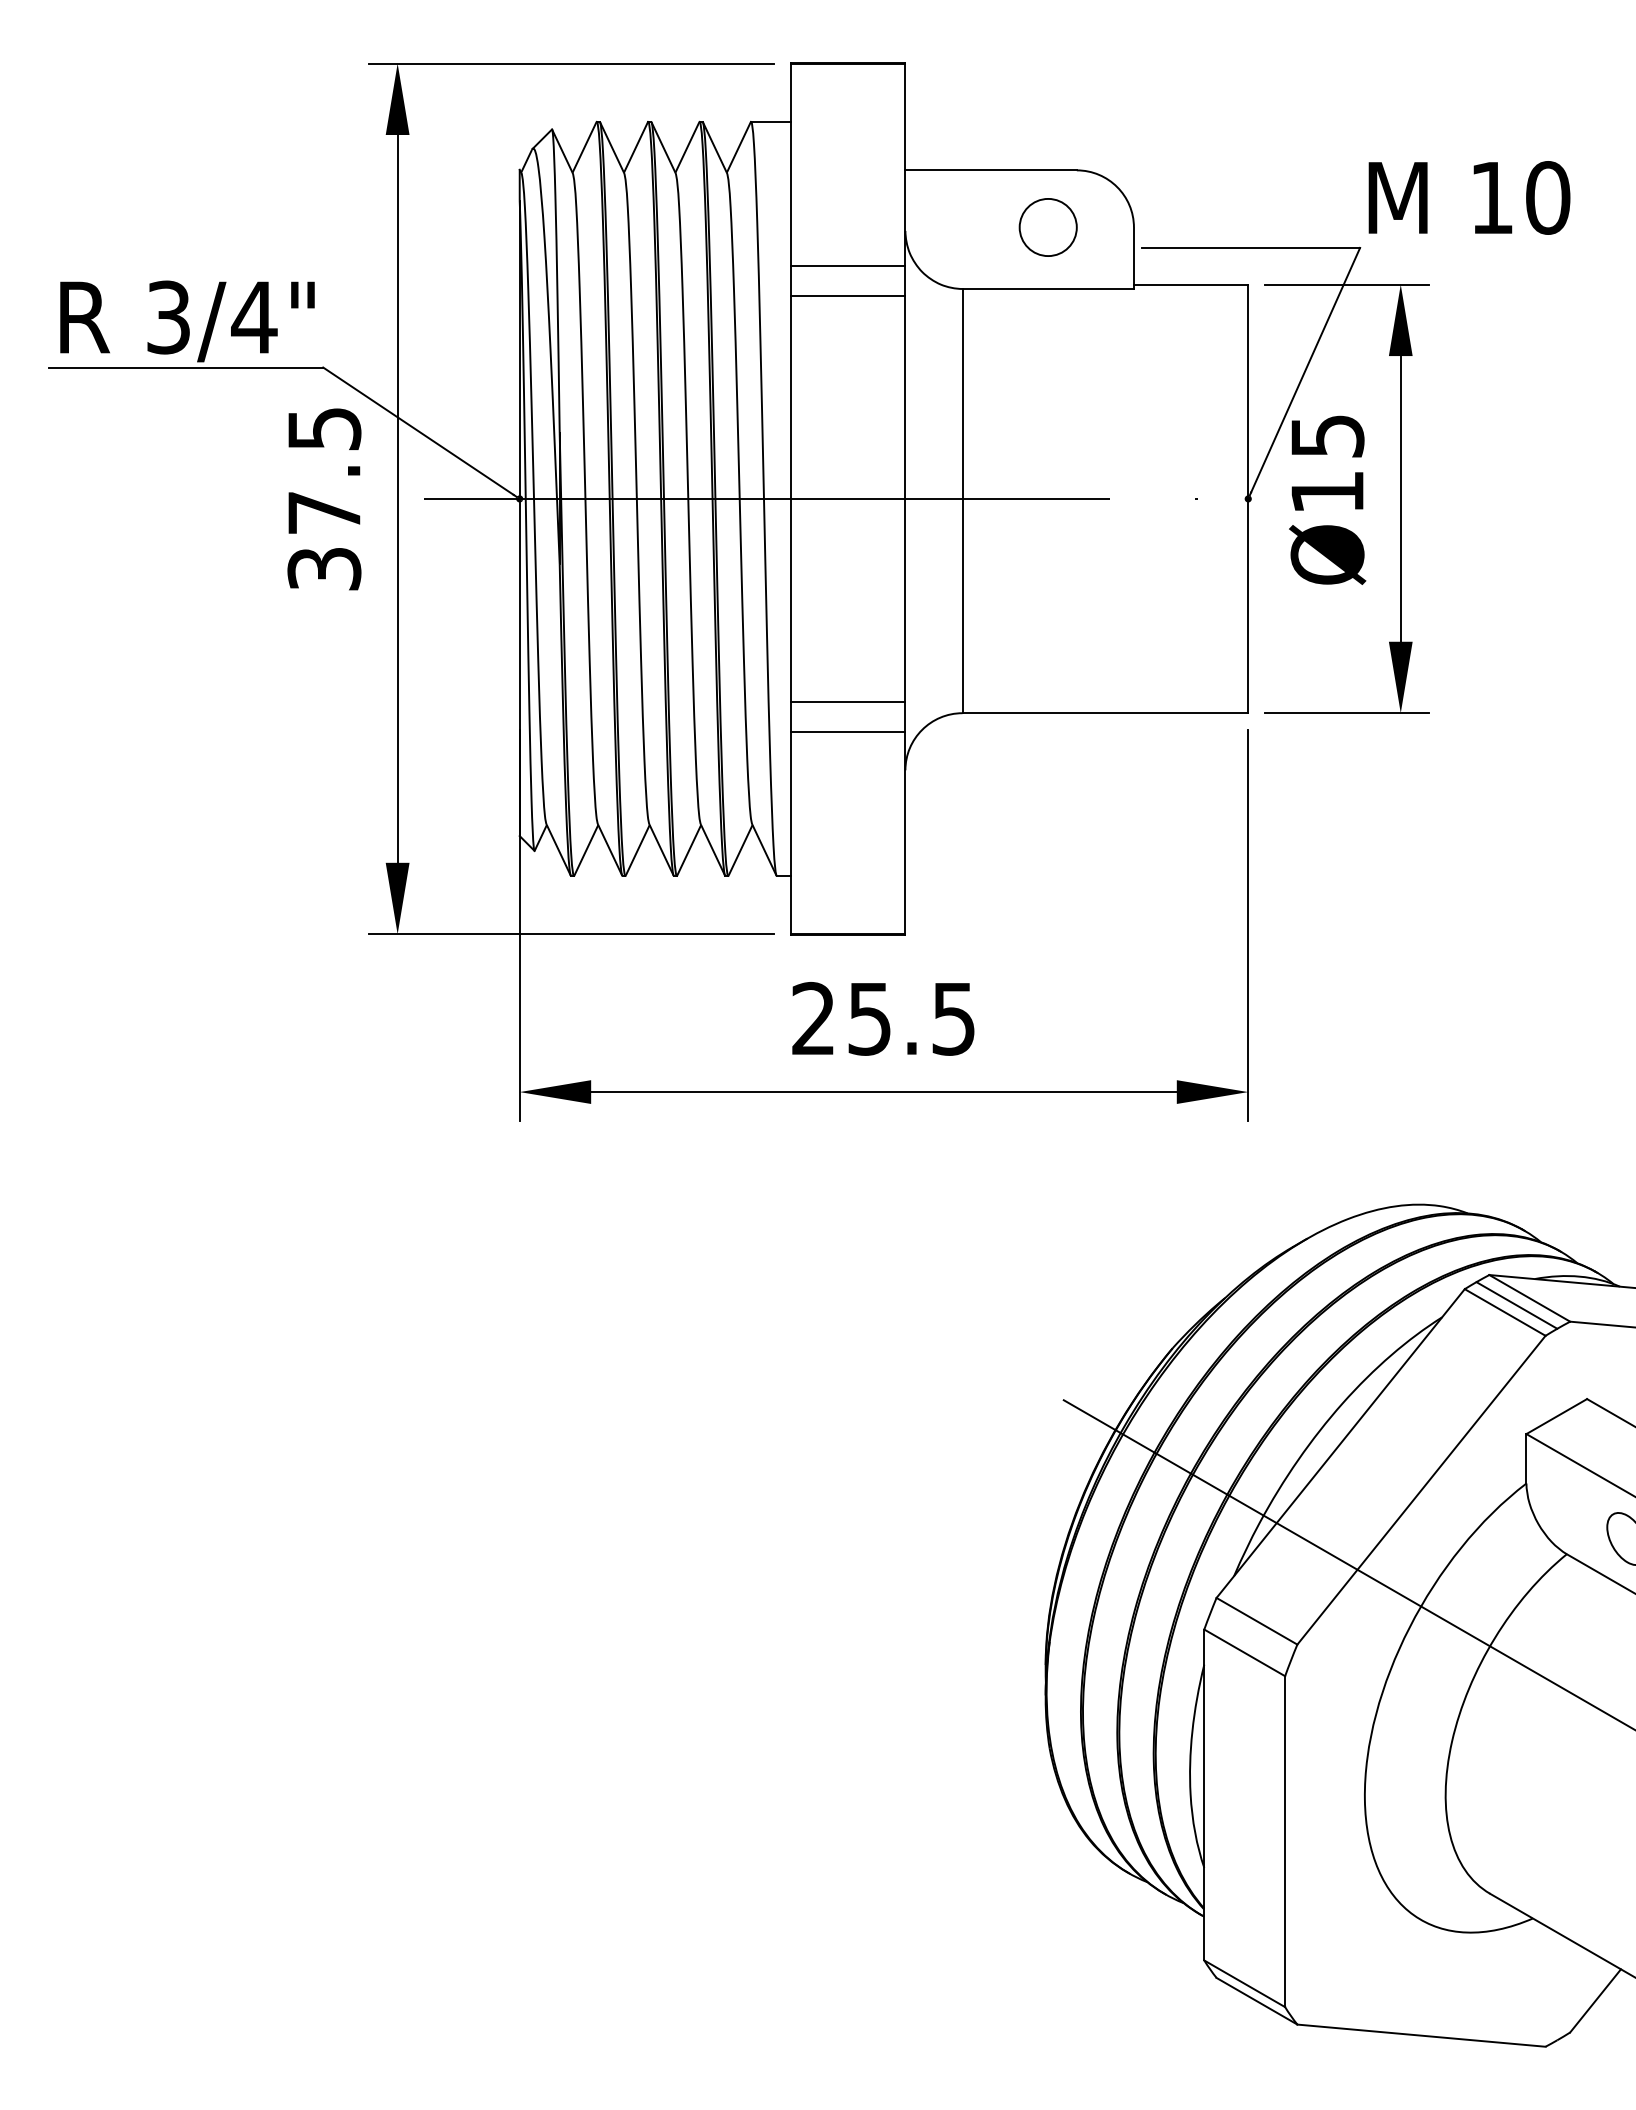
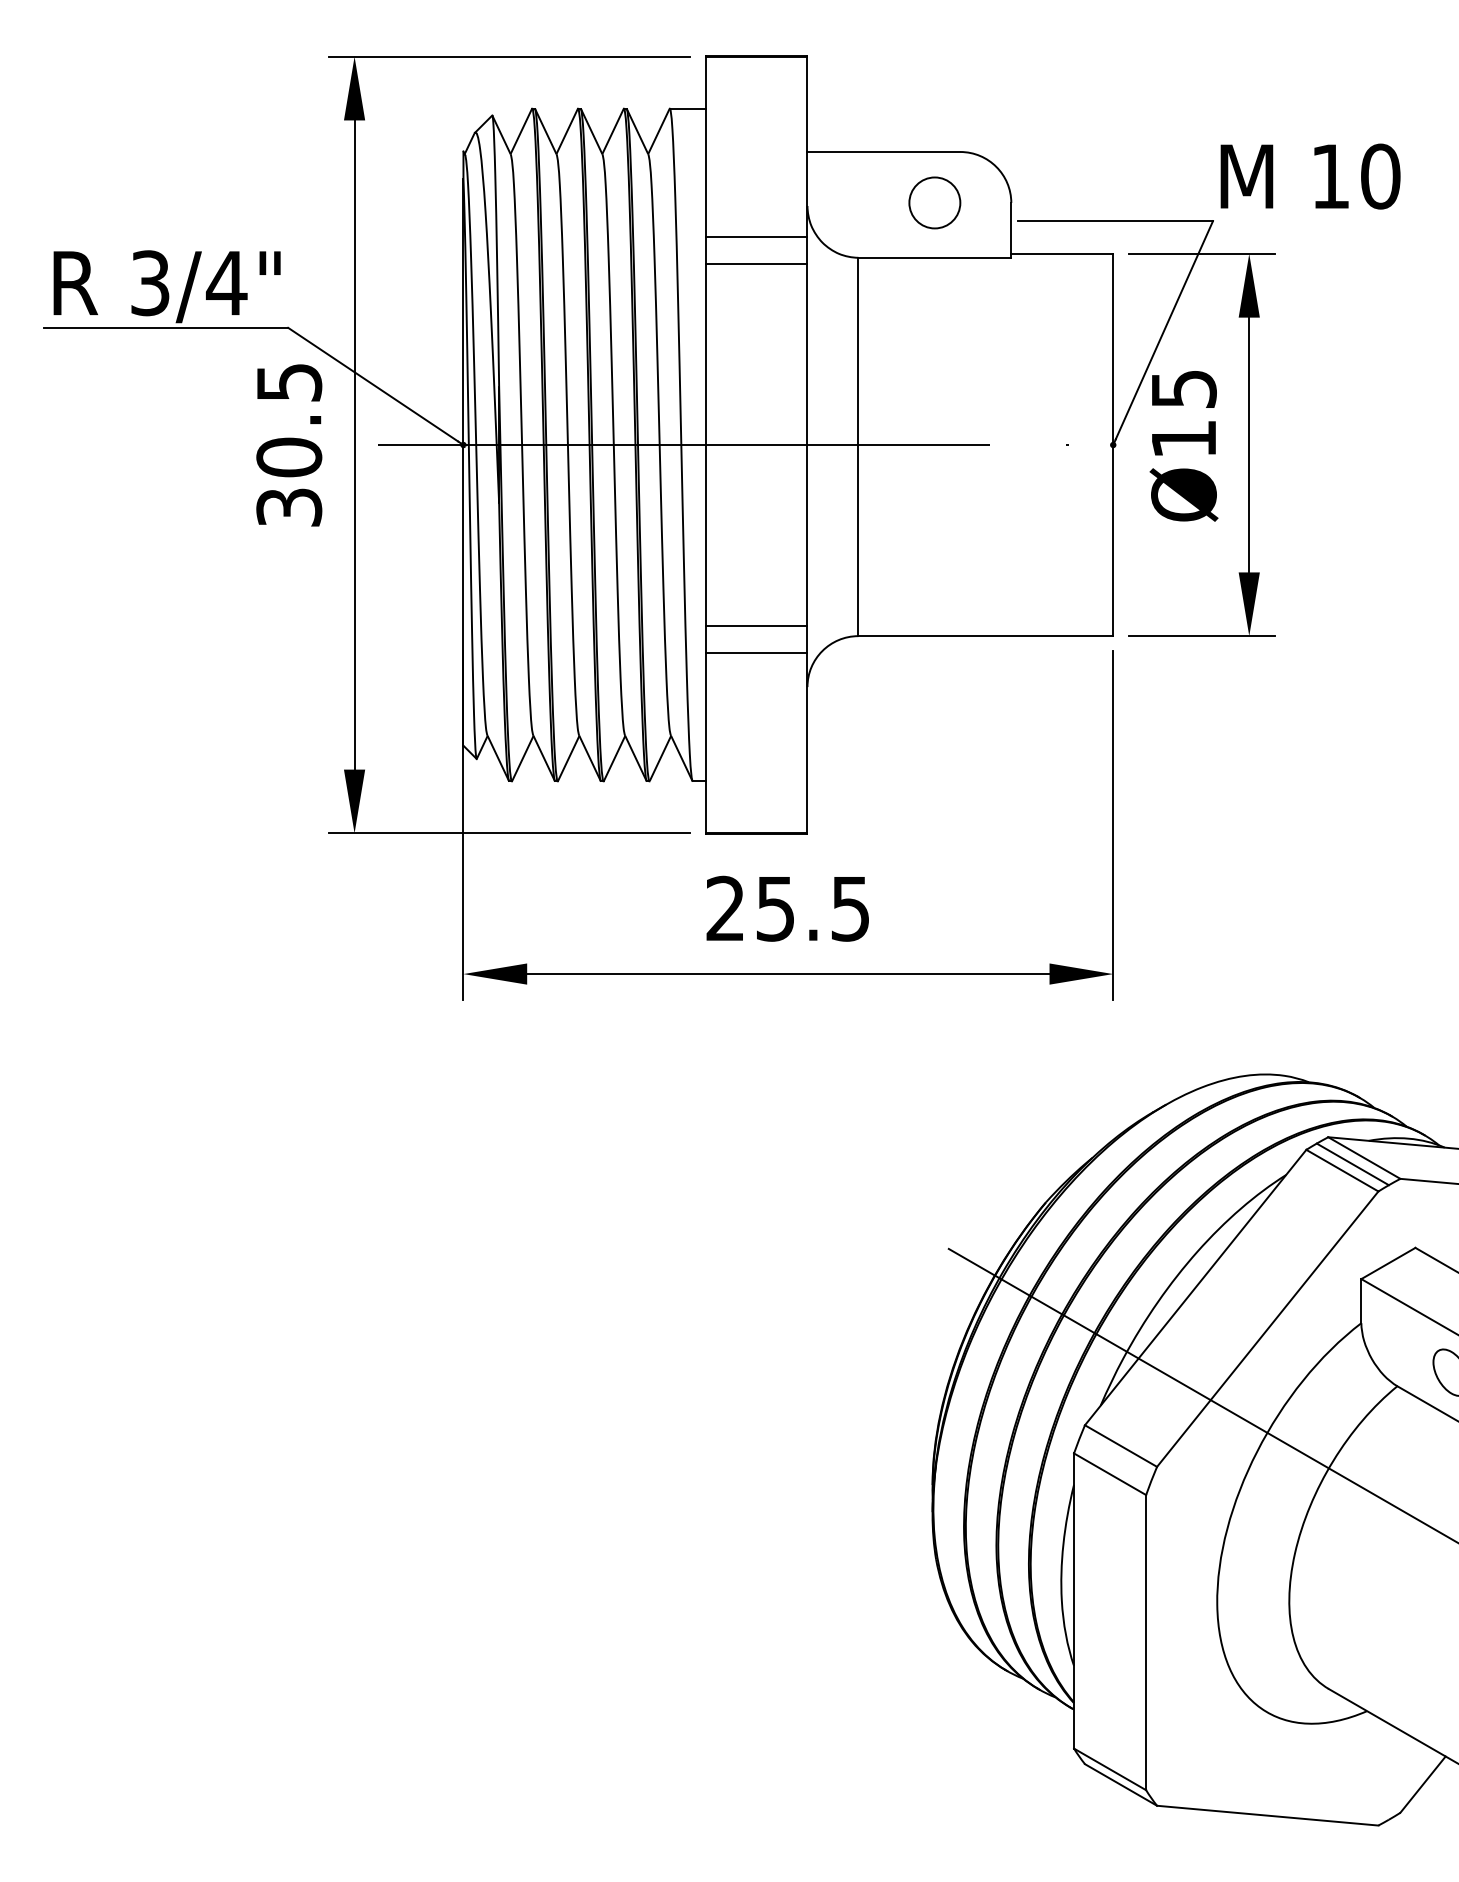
text: (324, 512) -> (289, 457), 37.5 -> 30.5

